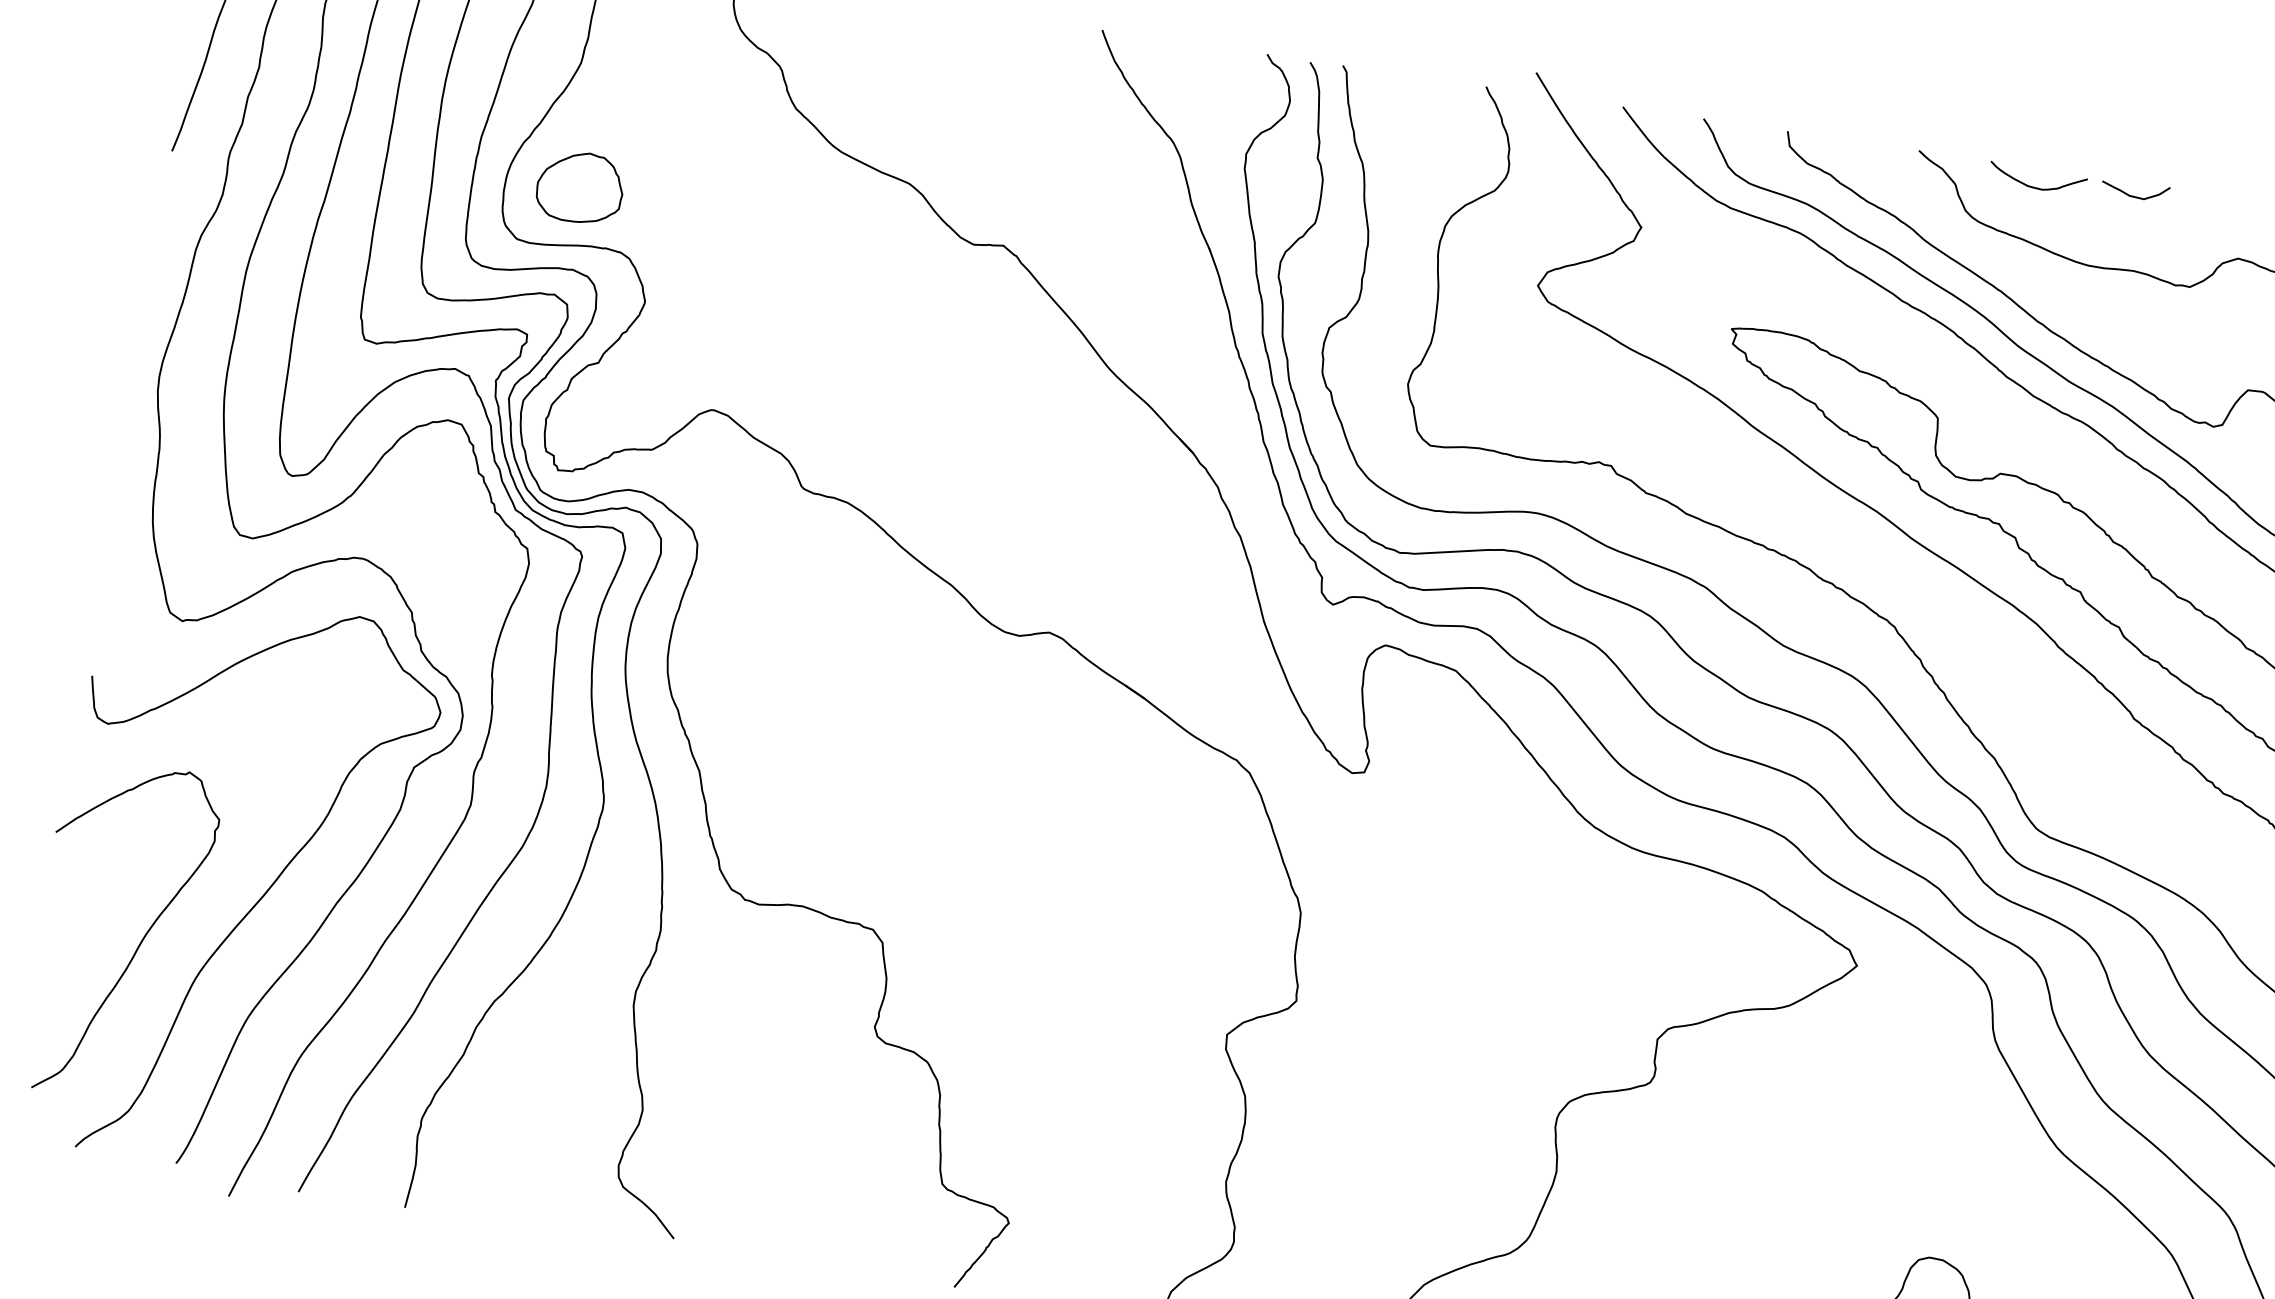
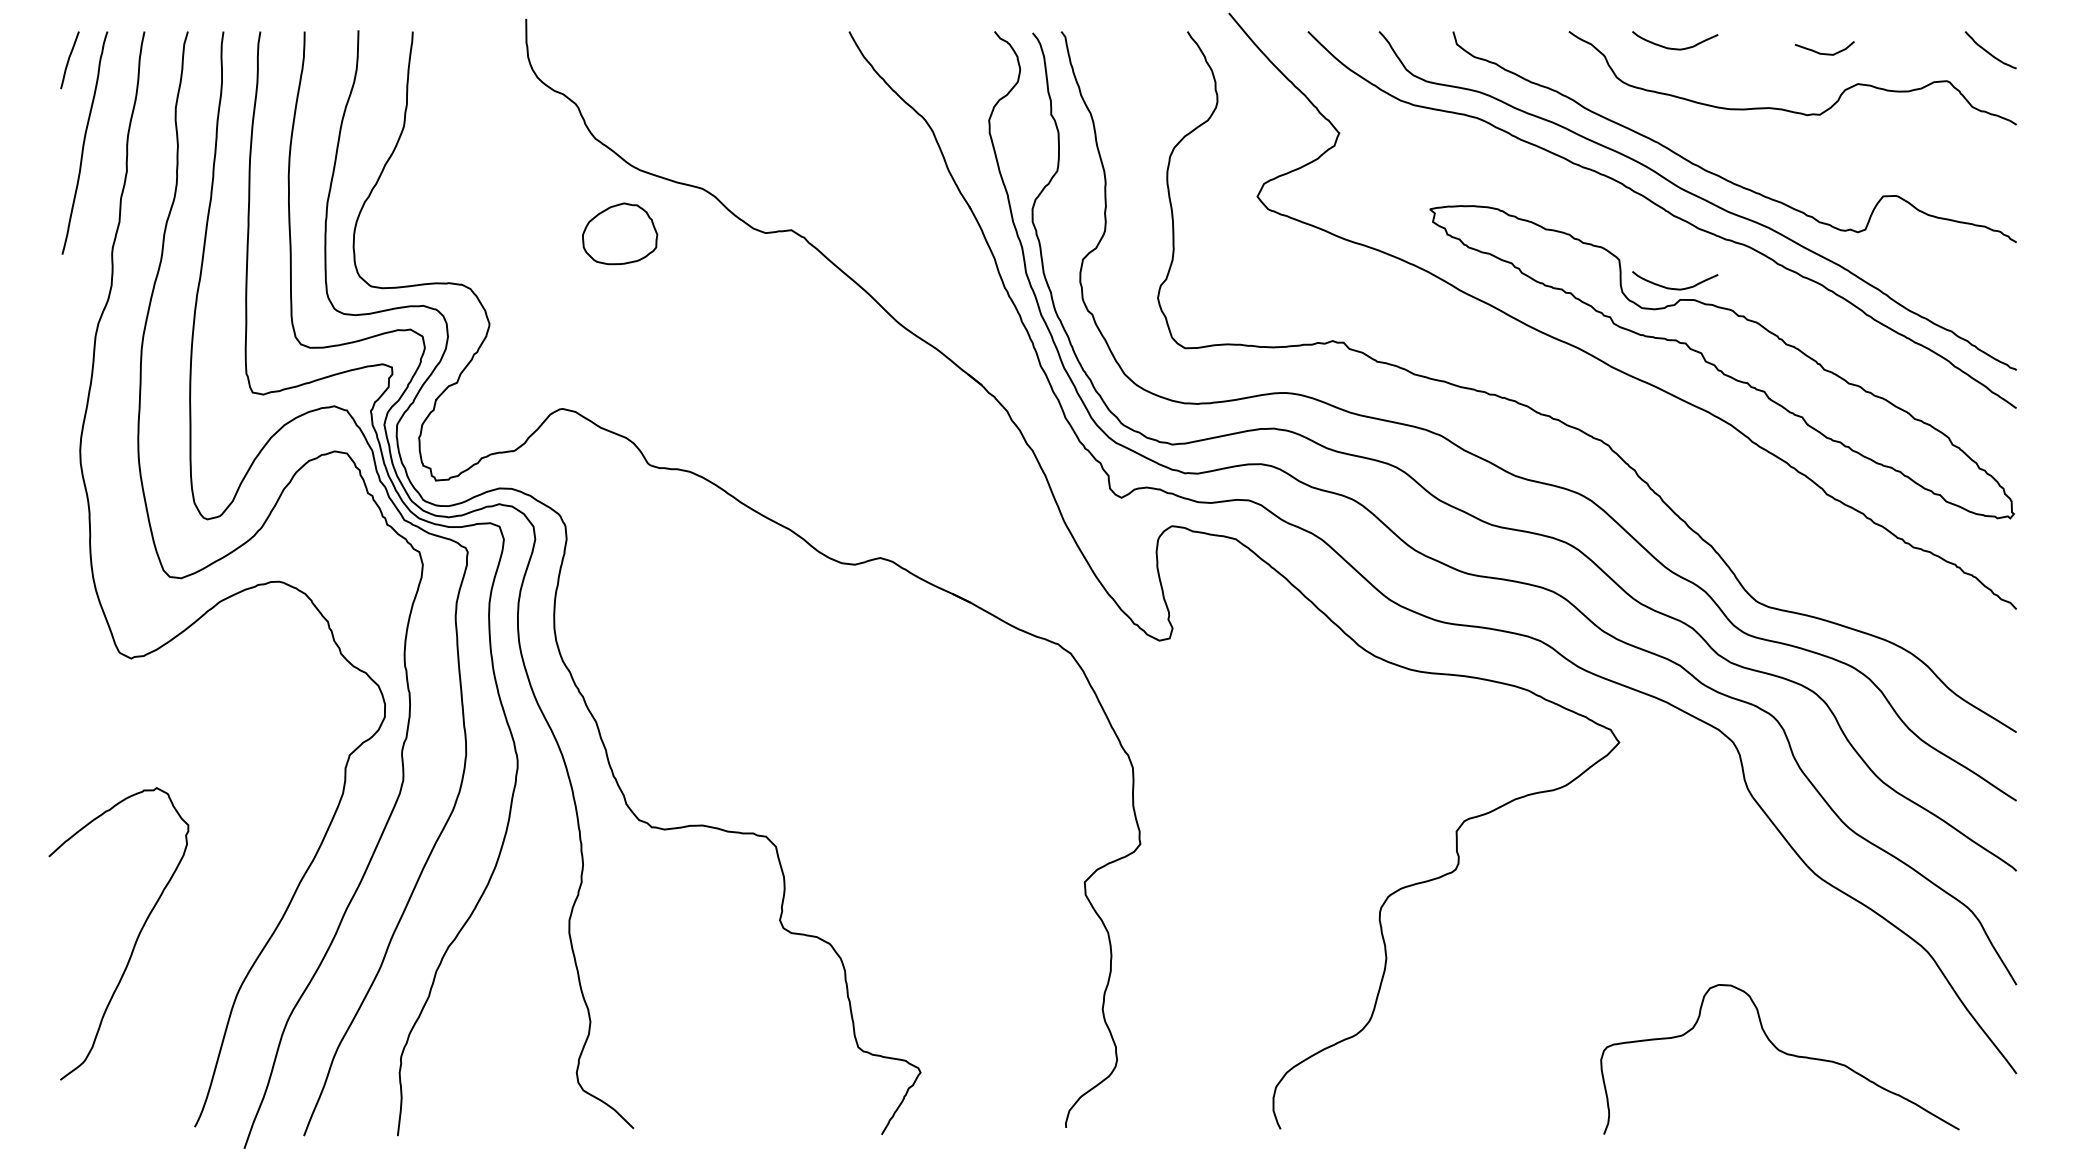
part: (580, 187) -> (620, 233), moved
curve: (2134, 196) -> (1824, 53), moved
curve: (1996, 459) -> (1675, 288), added
curve: (256, 902) -> (230, 891), removed

